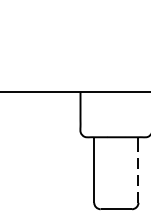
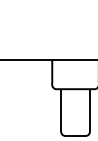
line: (137, 171) -> (89, 111), dashed -> solid

